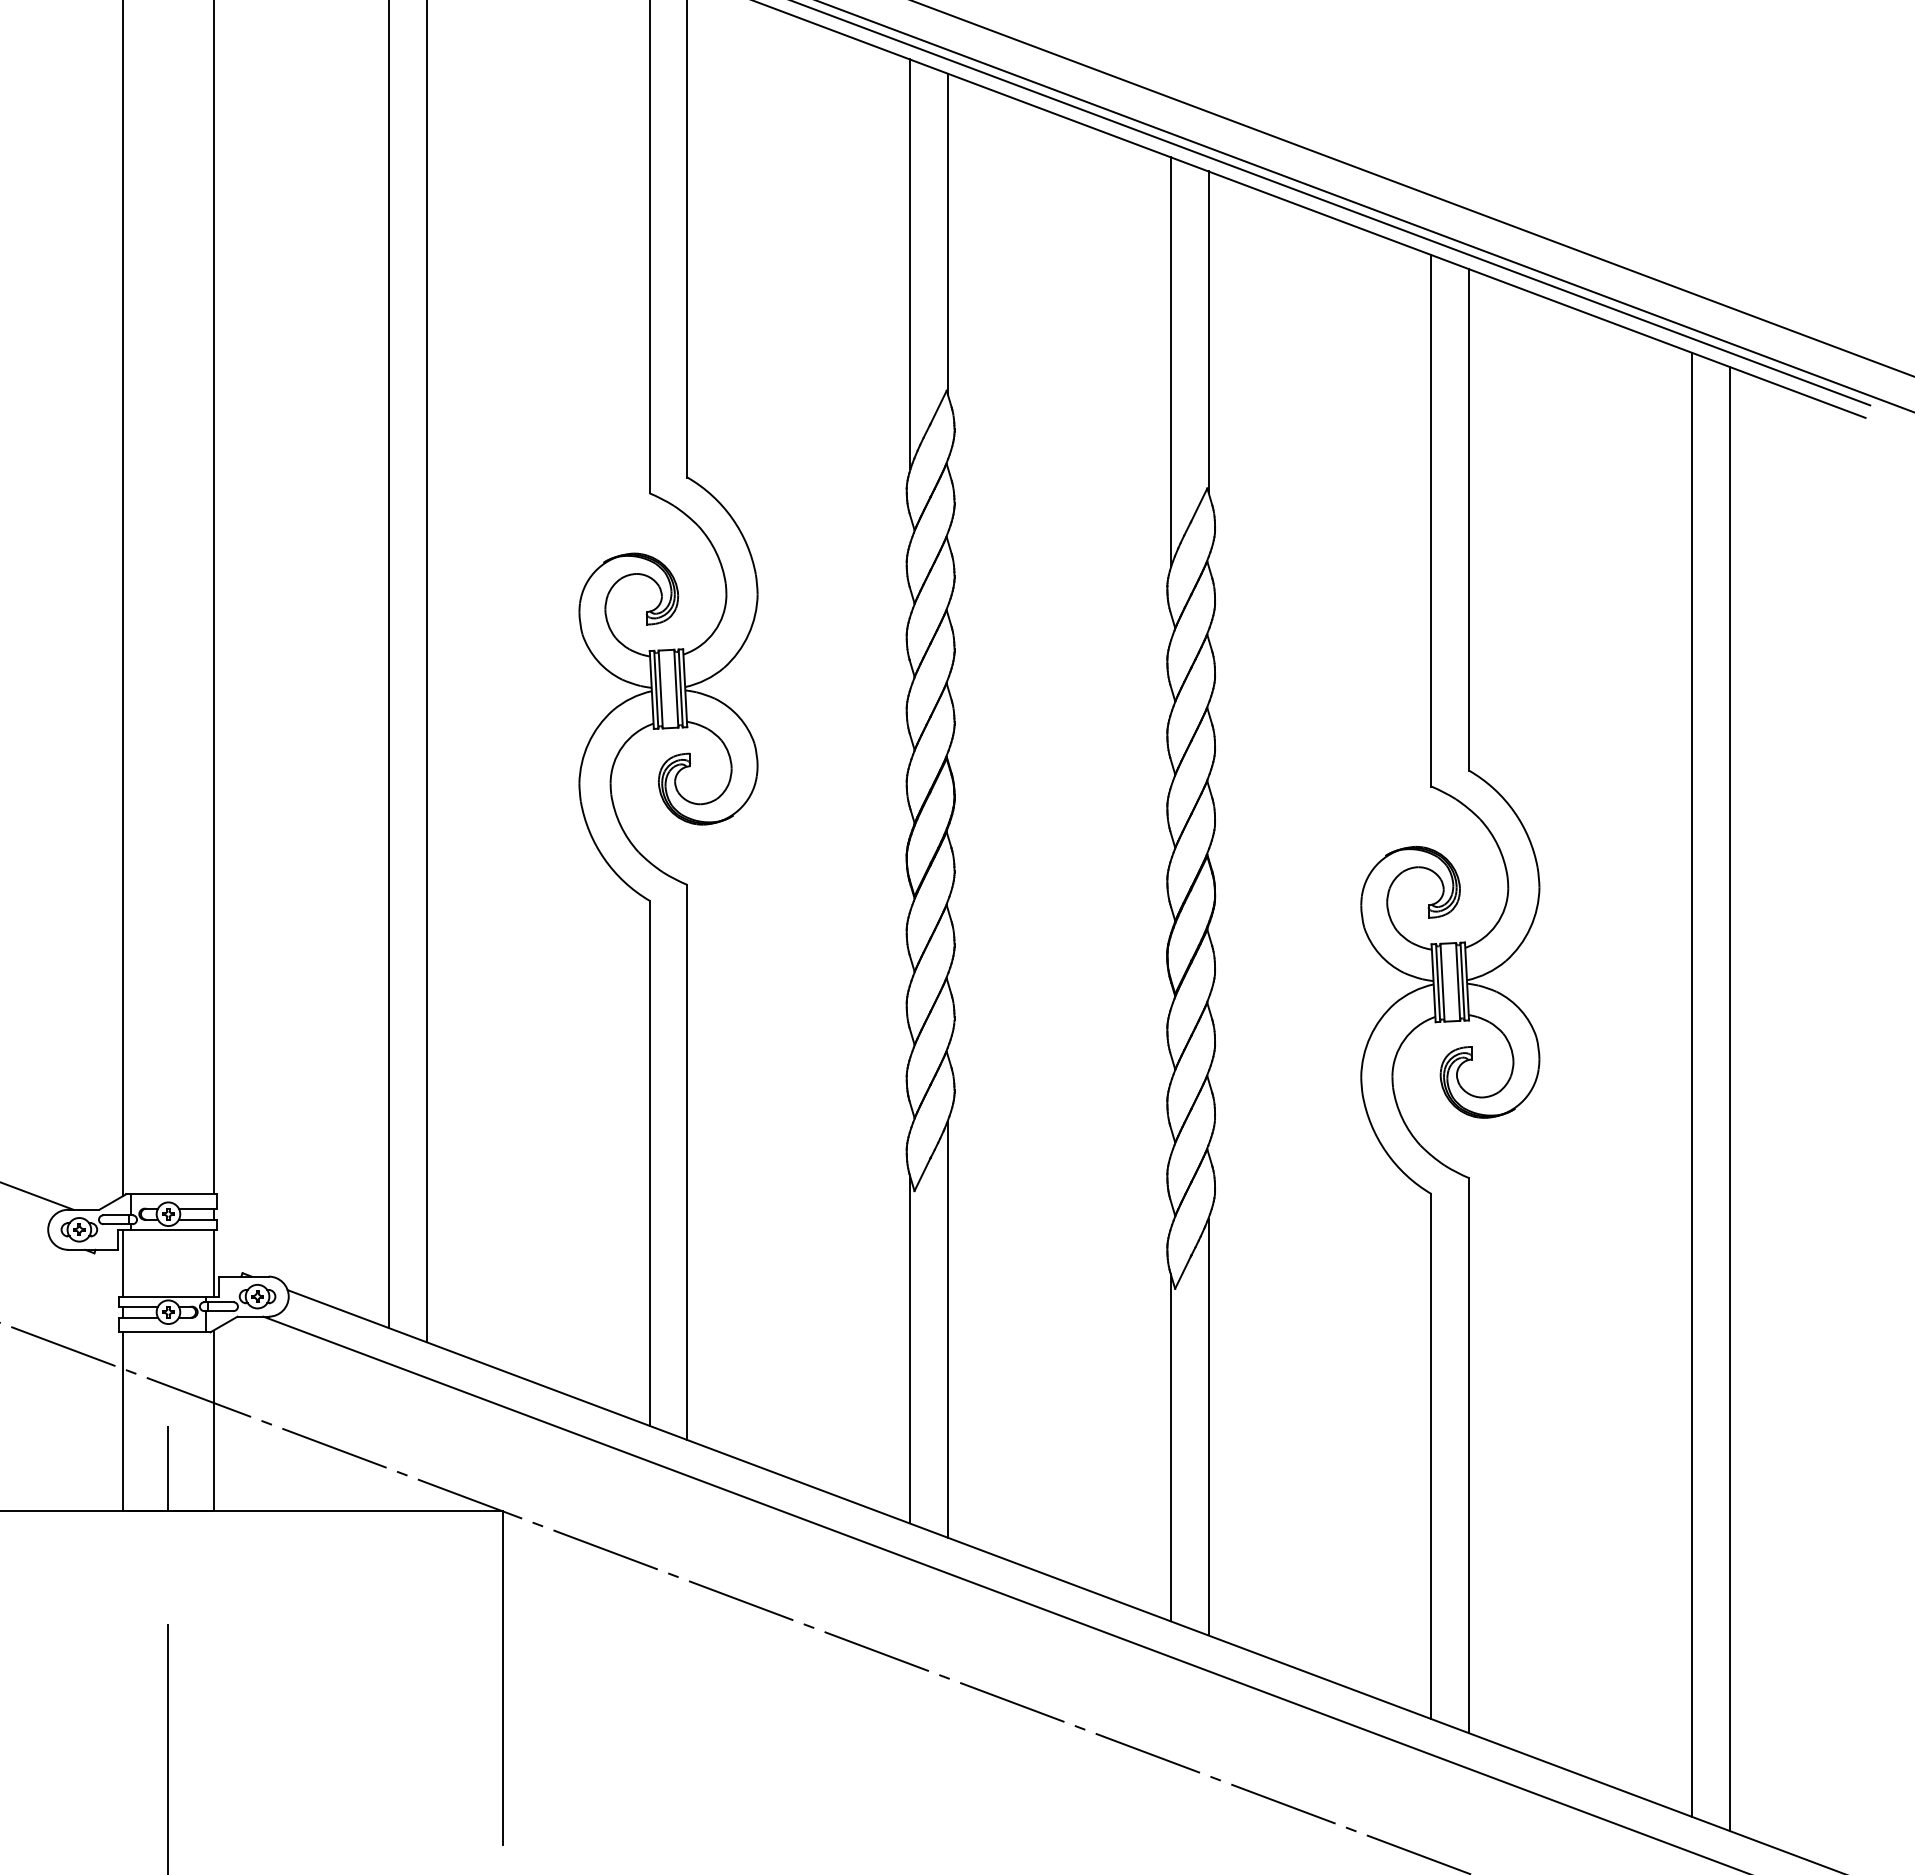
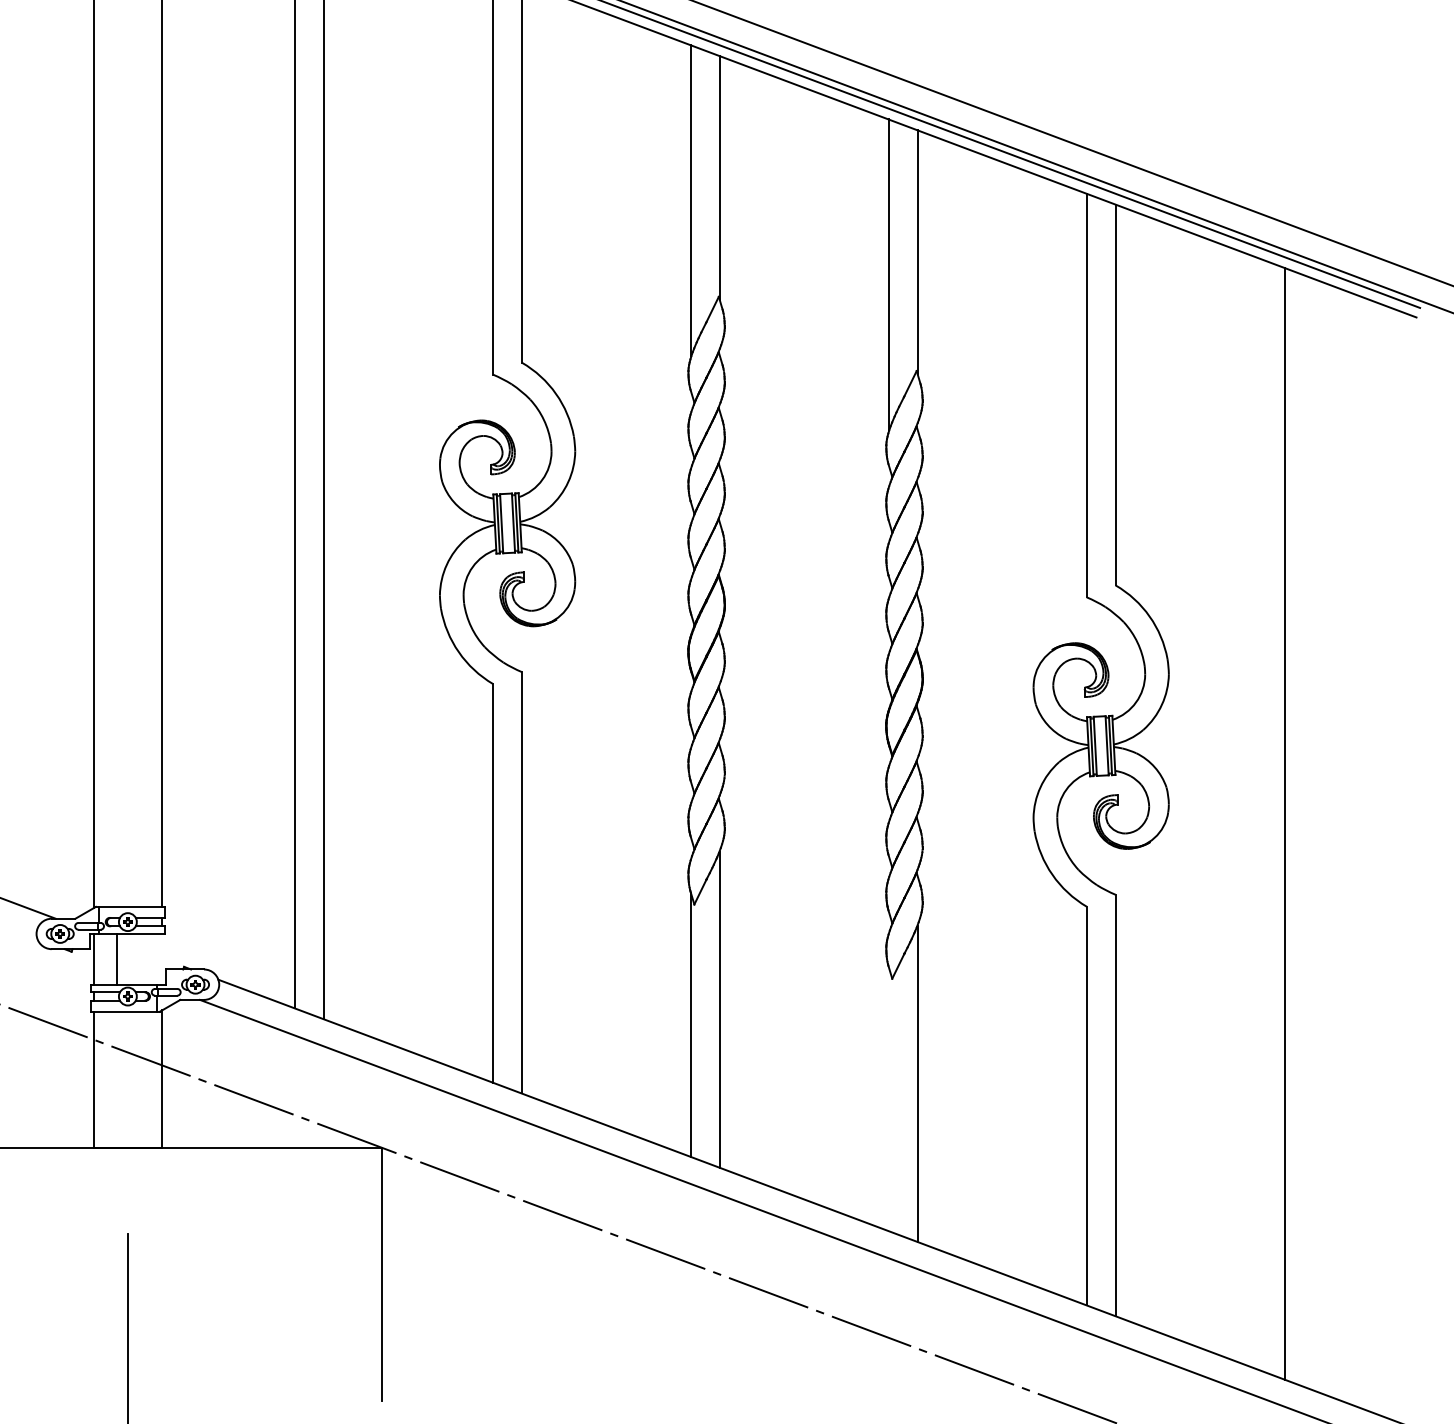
line: (1729, 1098) -> (1313, 834), removed
line: (213, 1262) -> (117, 958), moved
line: (1170, 1447) -> (888, 1099), removed
line: (168, 1468) -> (127, 1115), removed

